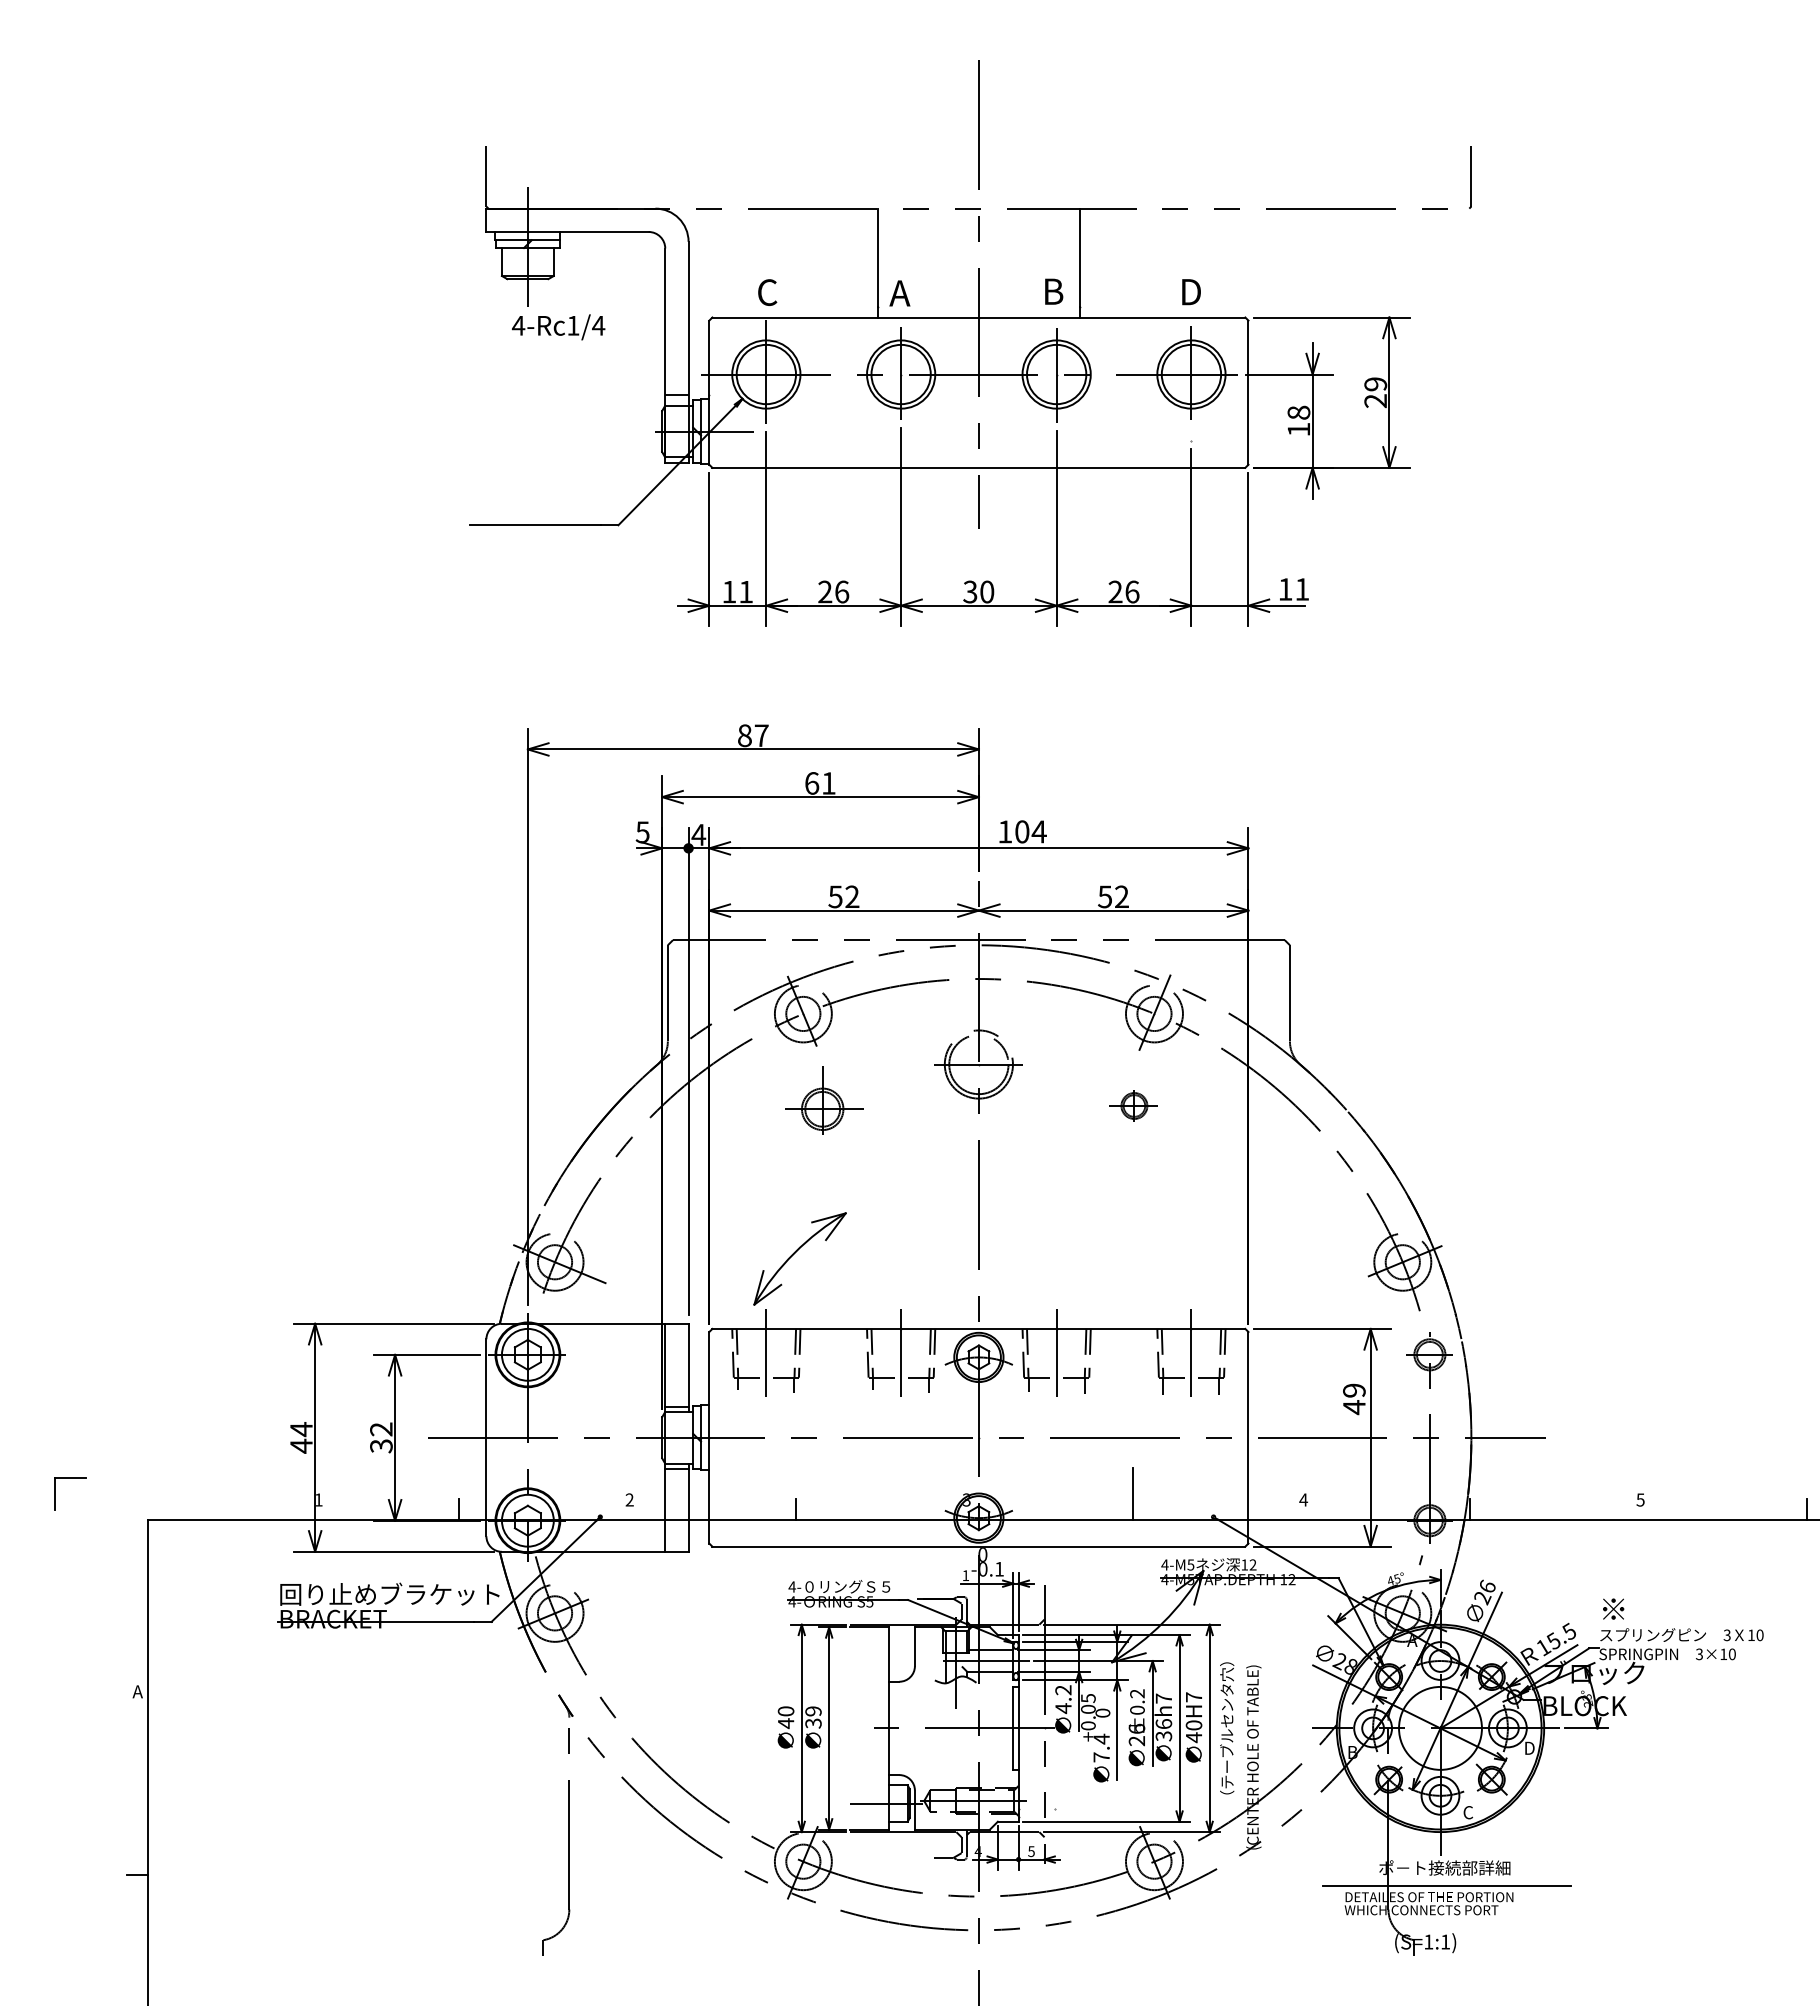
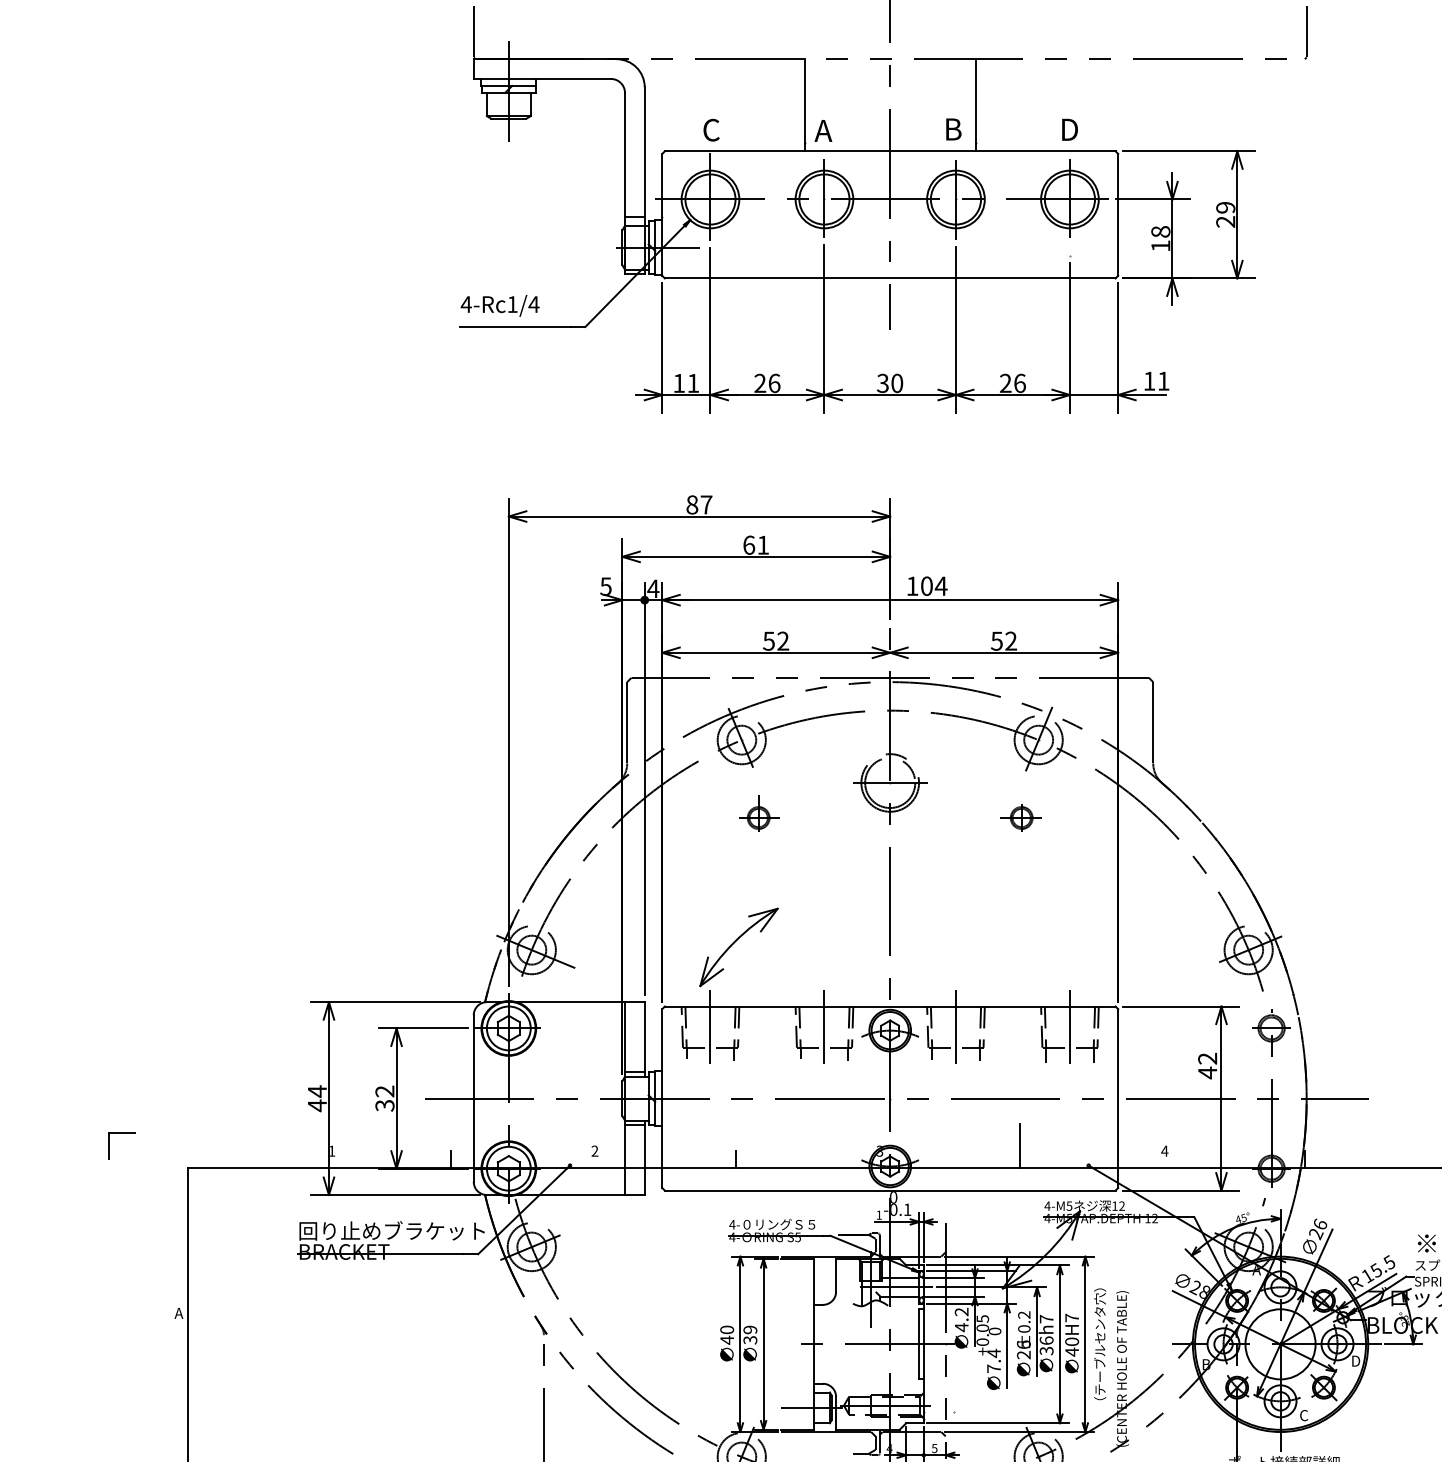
text: (558, 327) -> (500, 306), moved
part: (824, 1100) -> (759, 813), size x0.62
text: (1354, 1390) -> (1207, 1058), 49 -> 42

